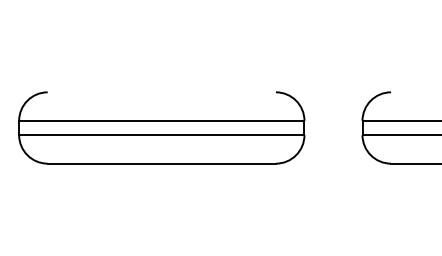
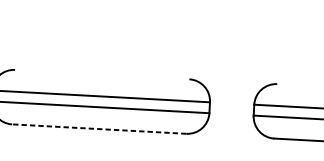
line: (161, 163) -> (99, 128), solid -> dashed

